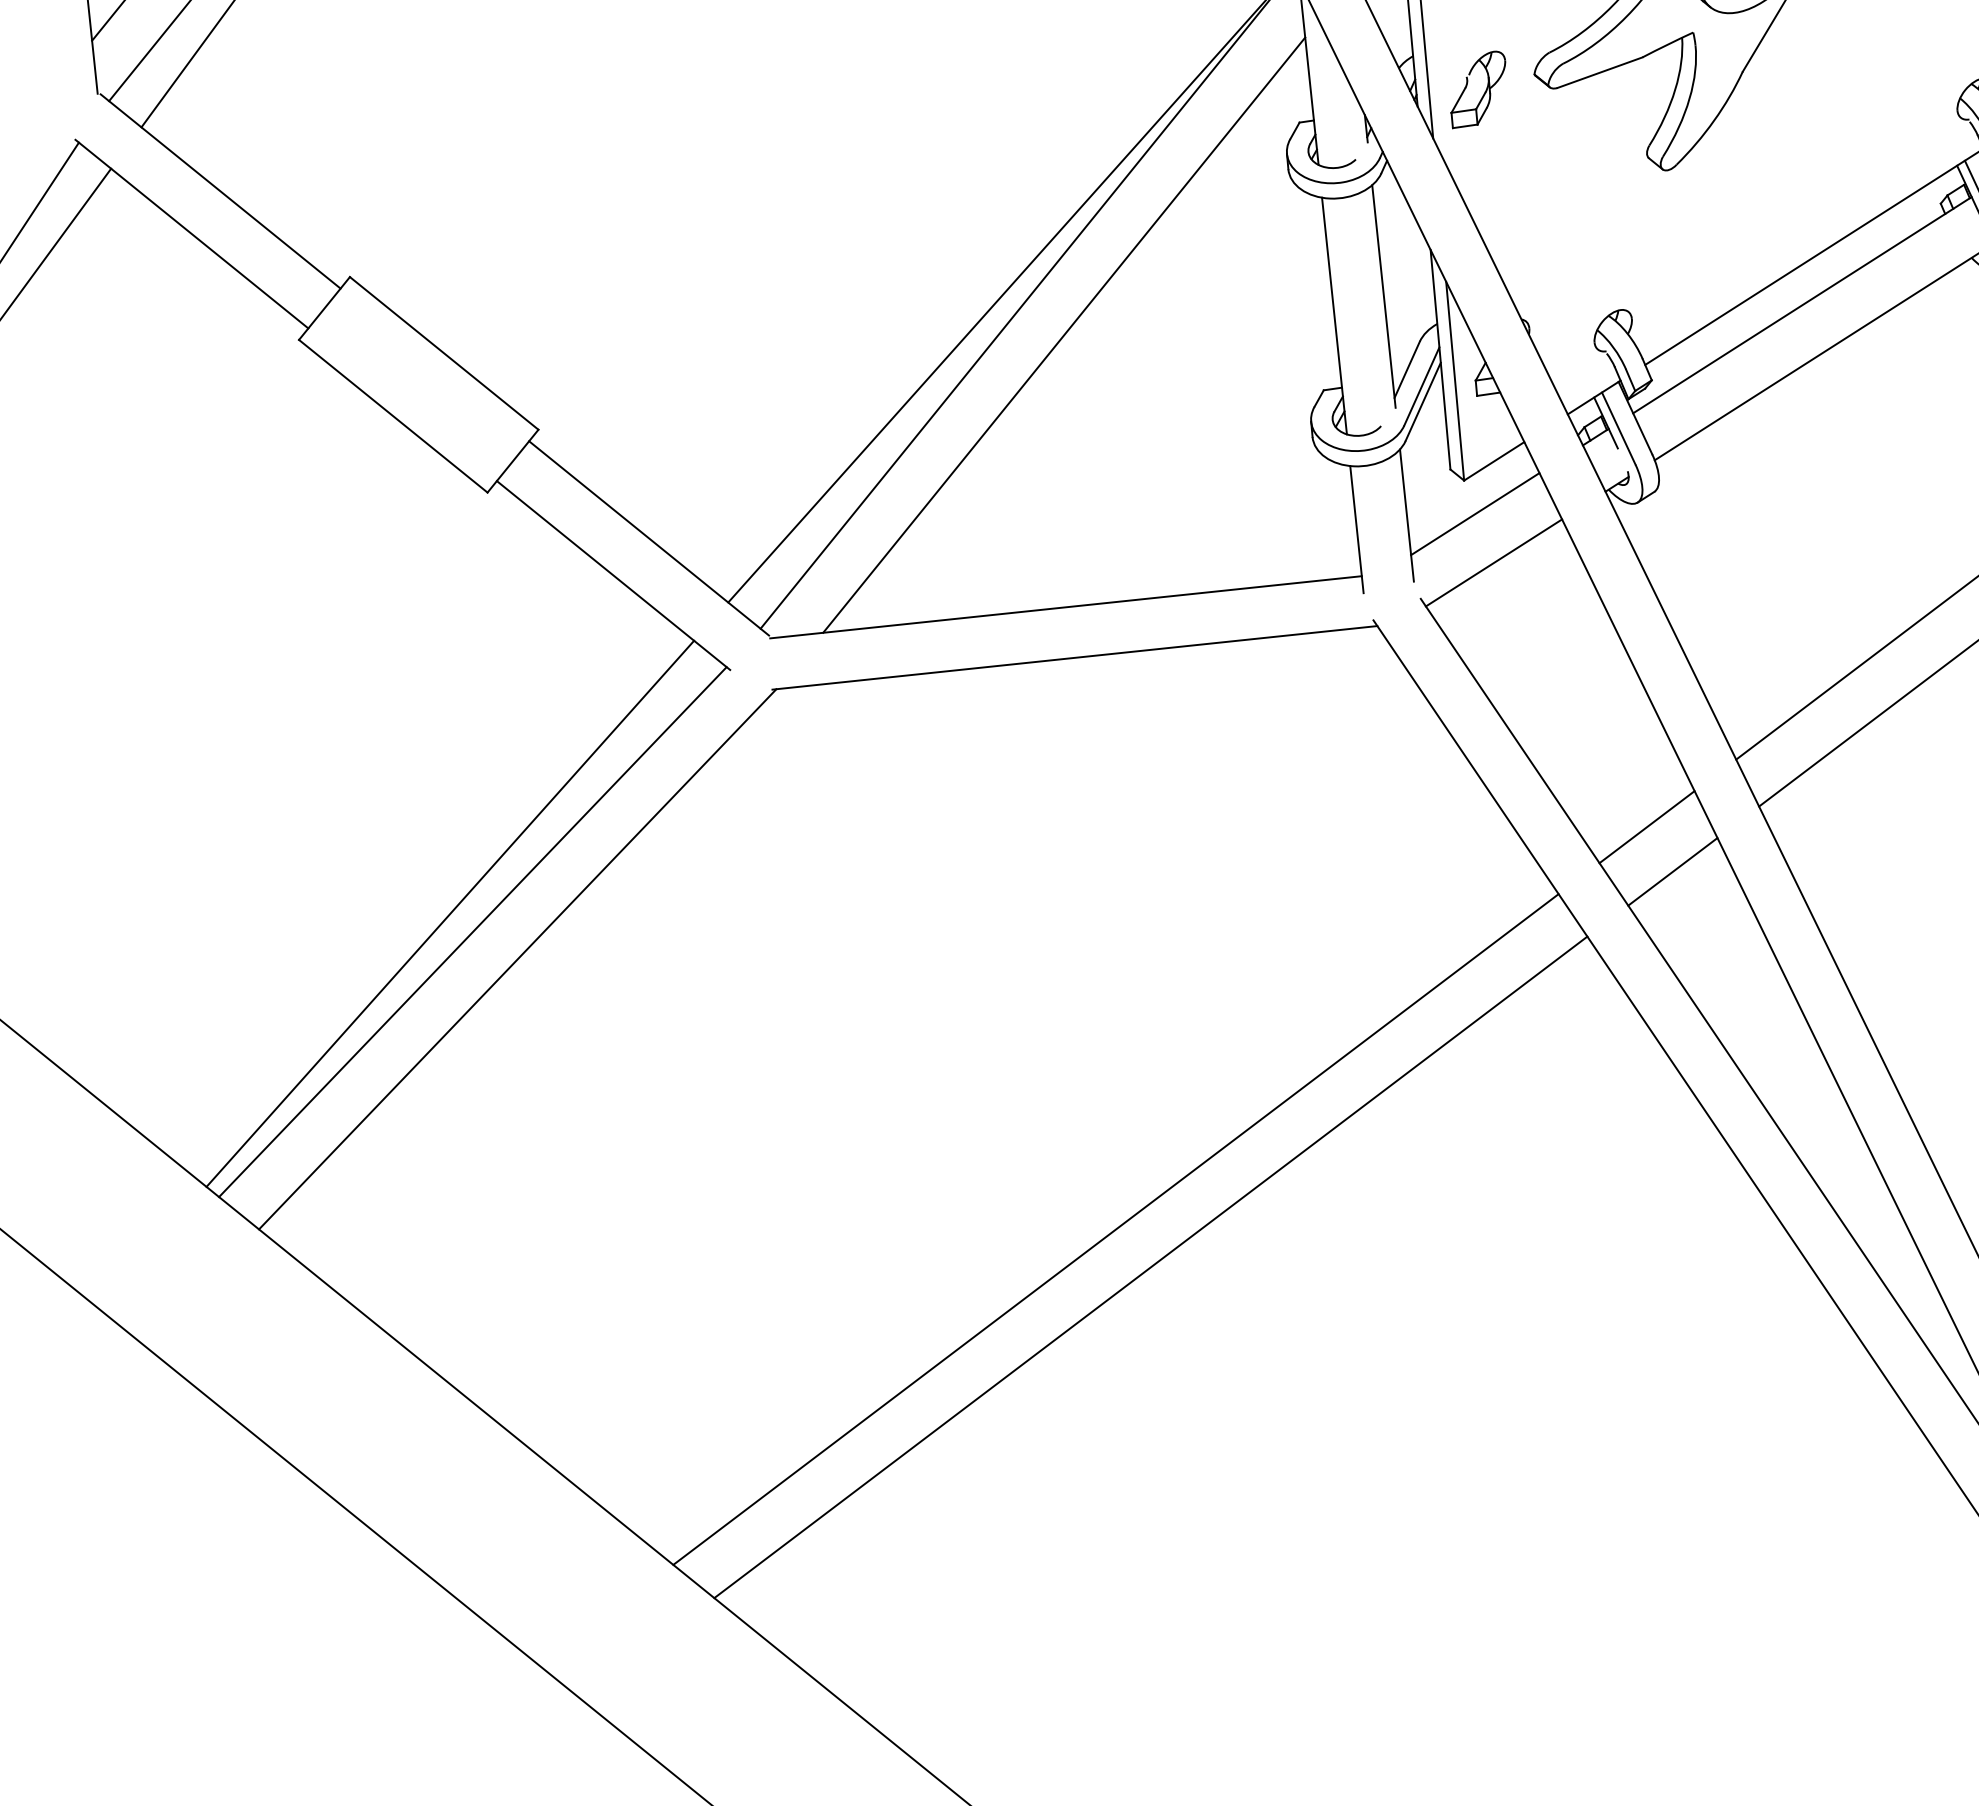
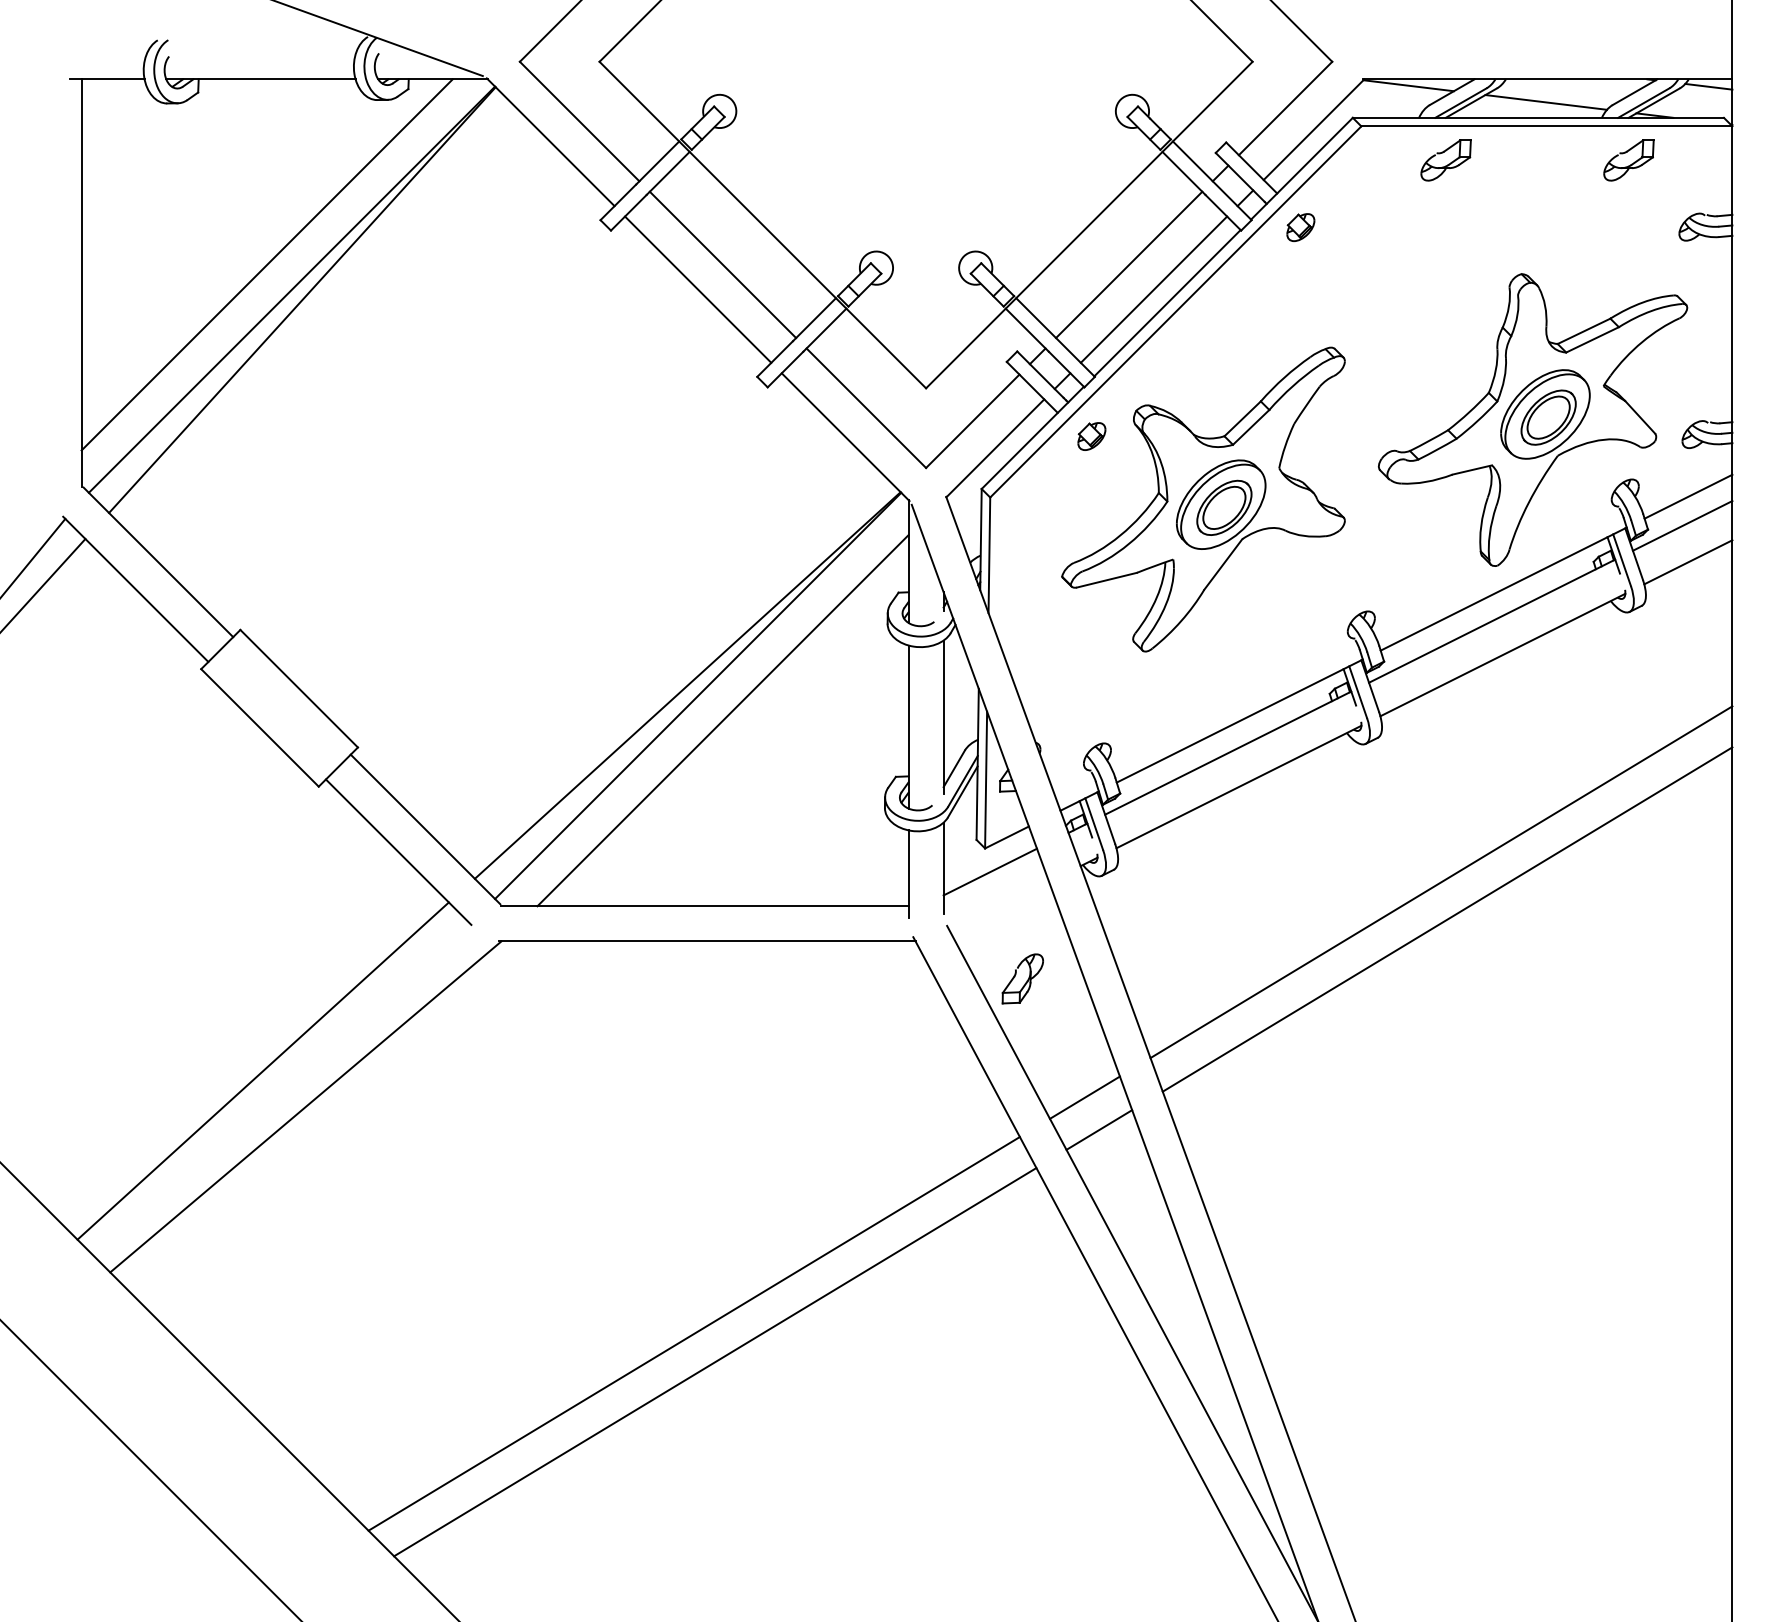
part: (1477, 88) -> (1022, 978), moved
line: (1493, 562) -> (999, 906), removed
line: (473, 931) -> (277, 1084), removed

